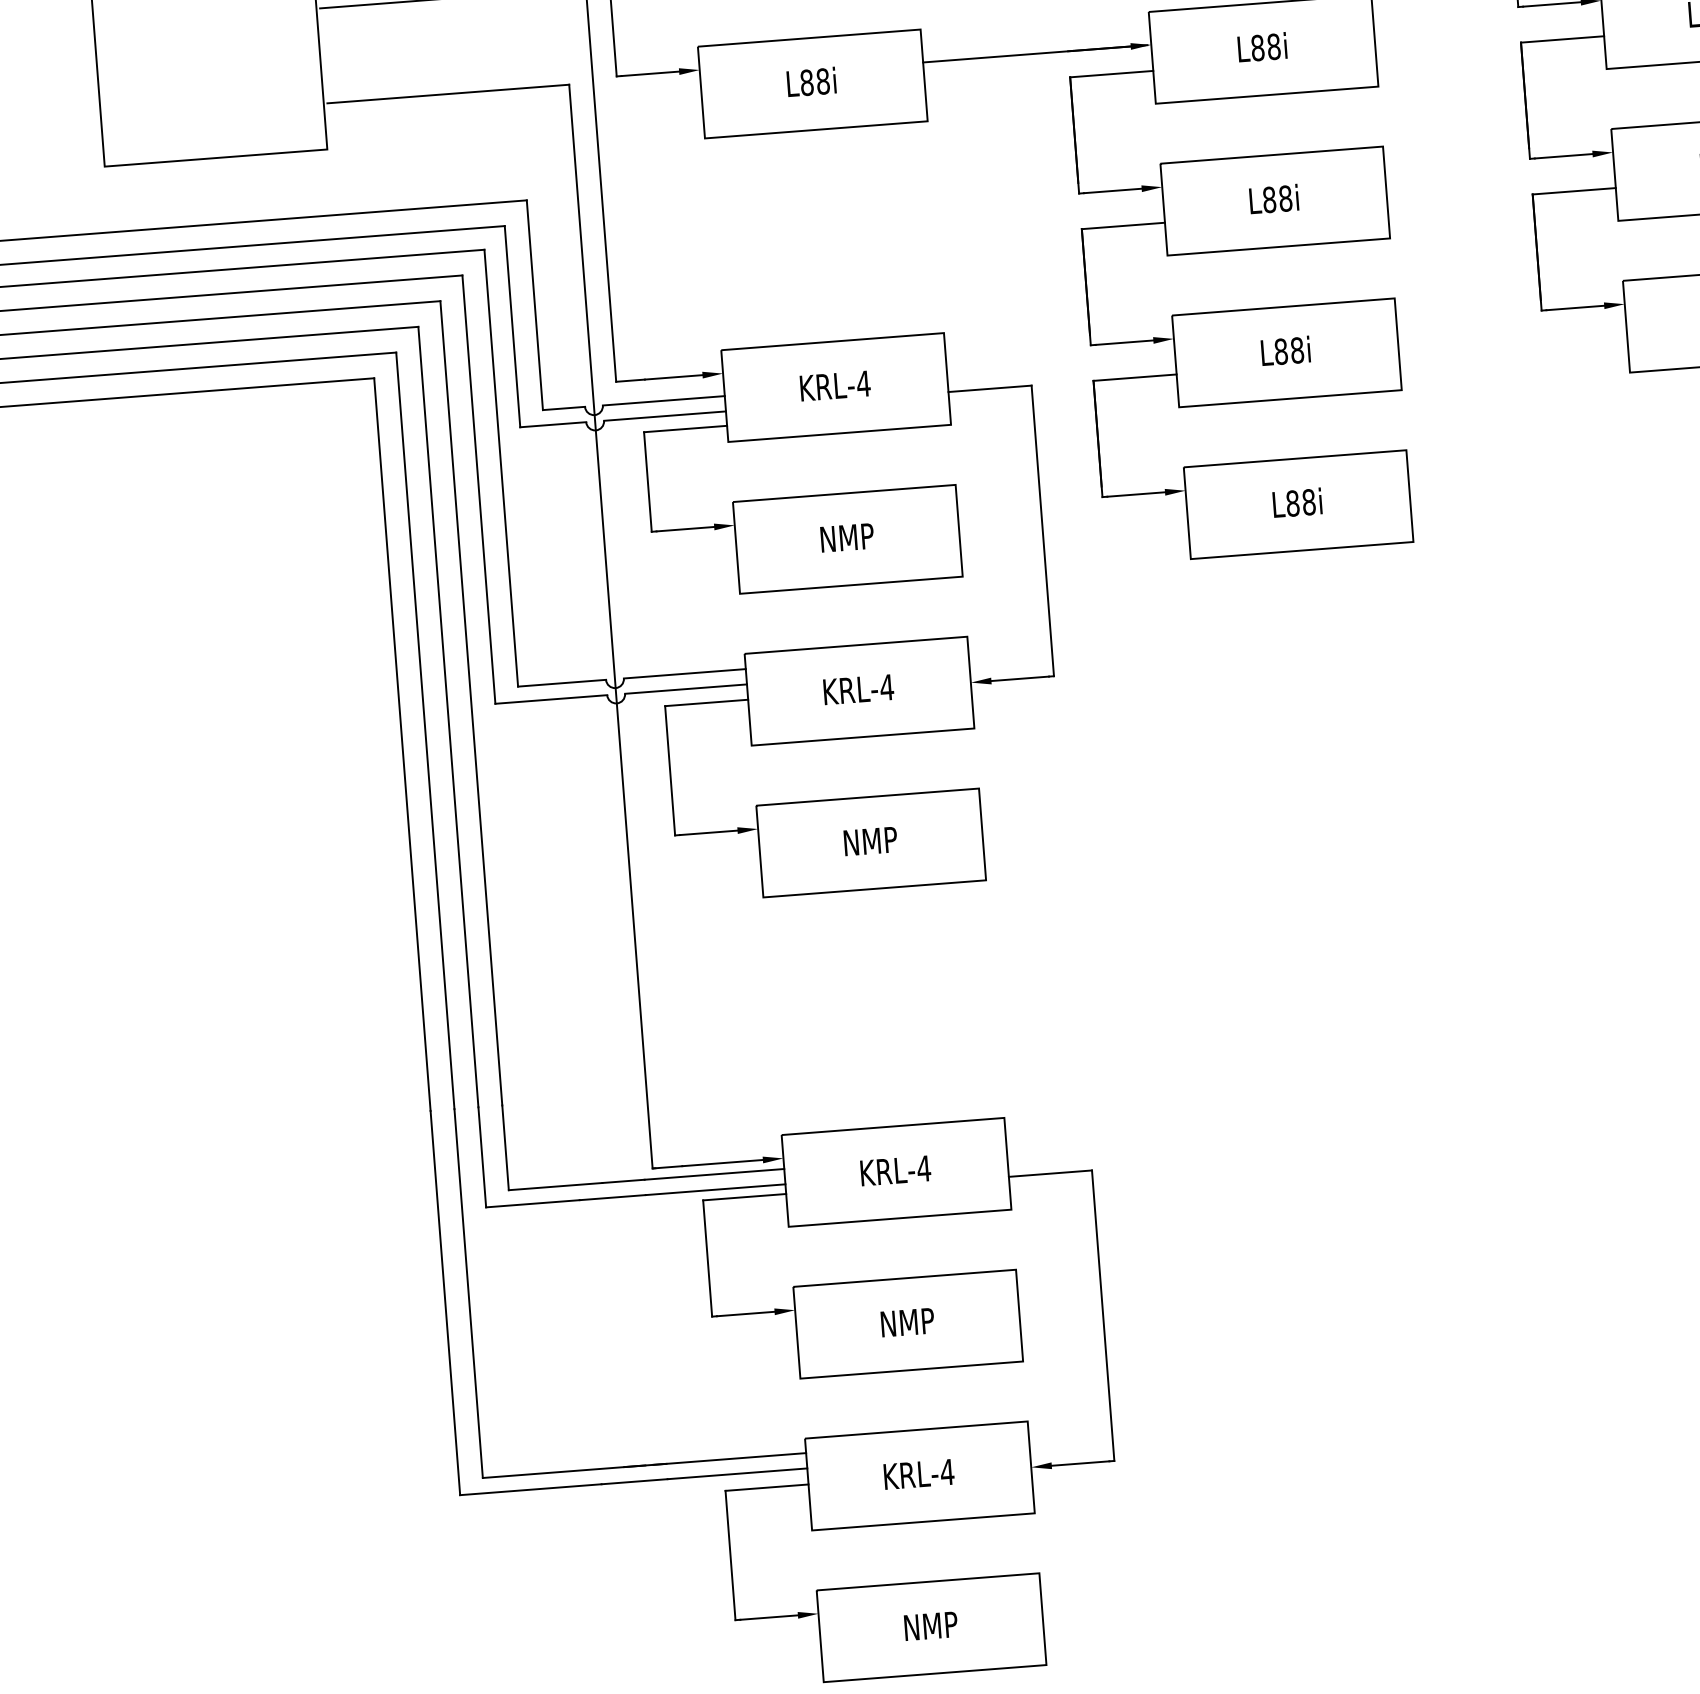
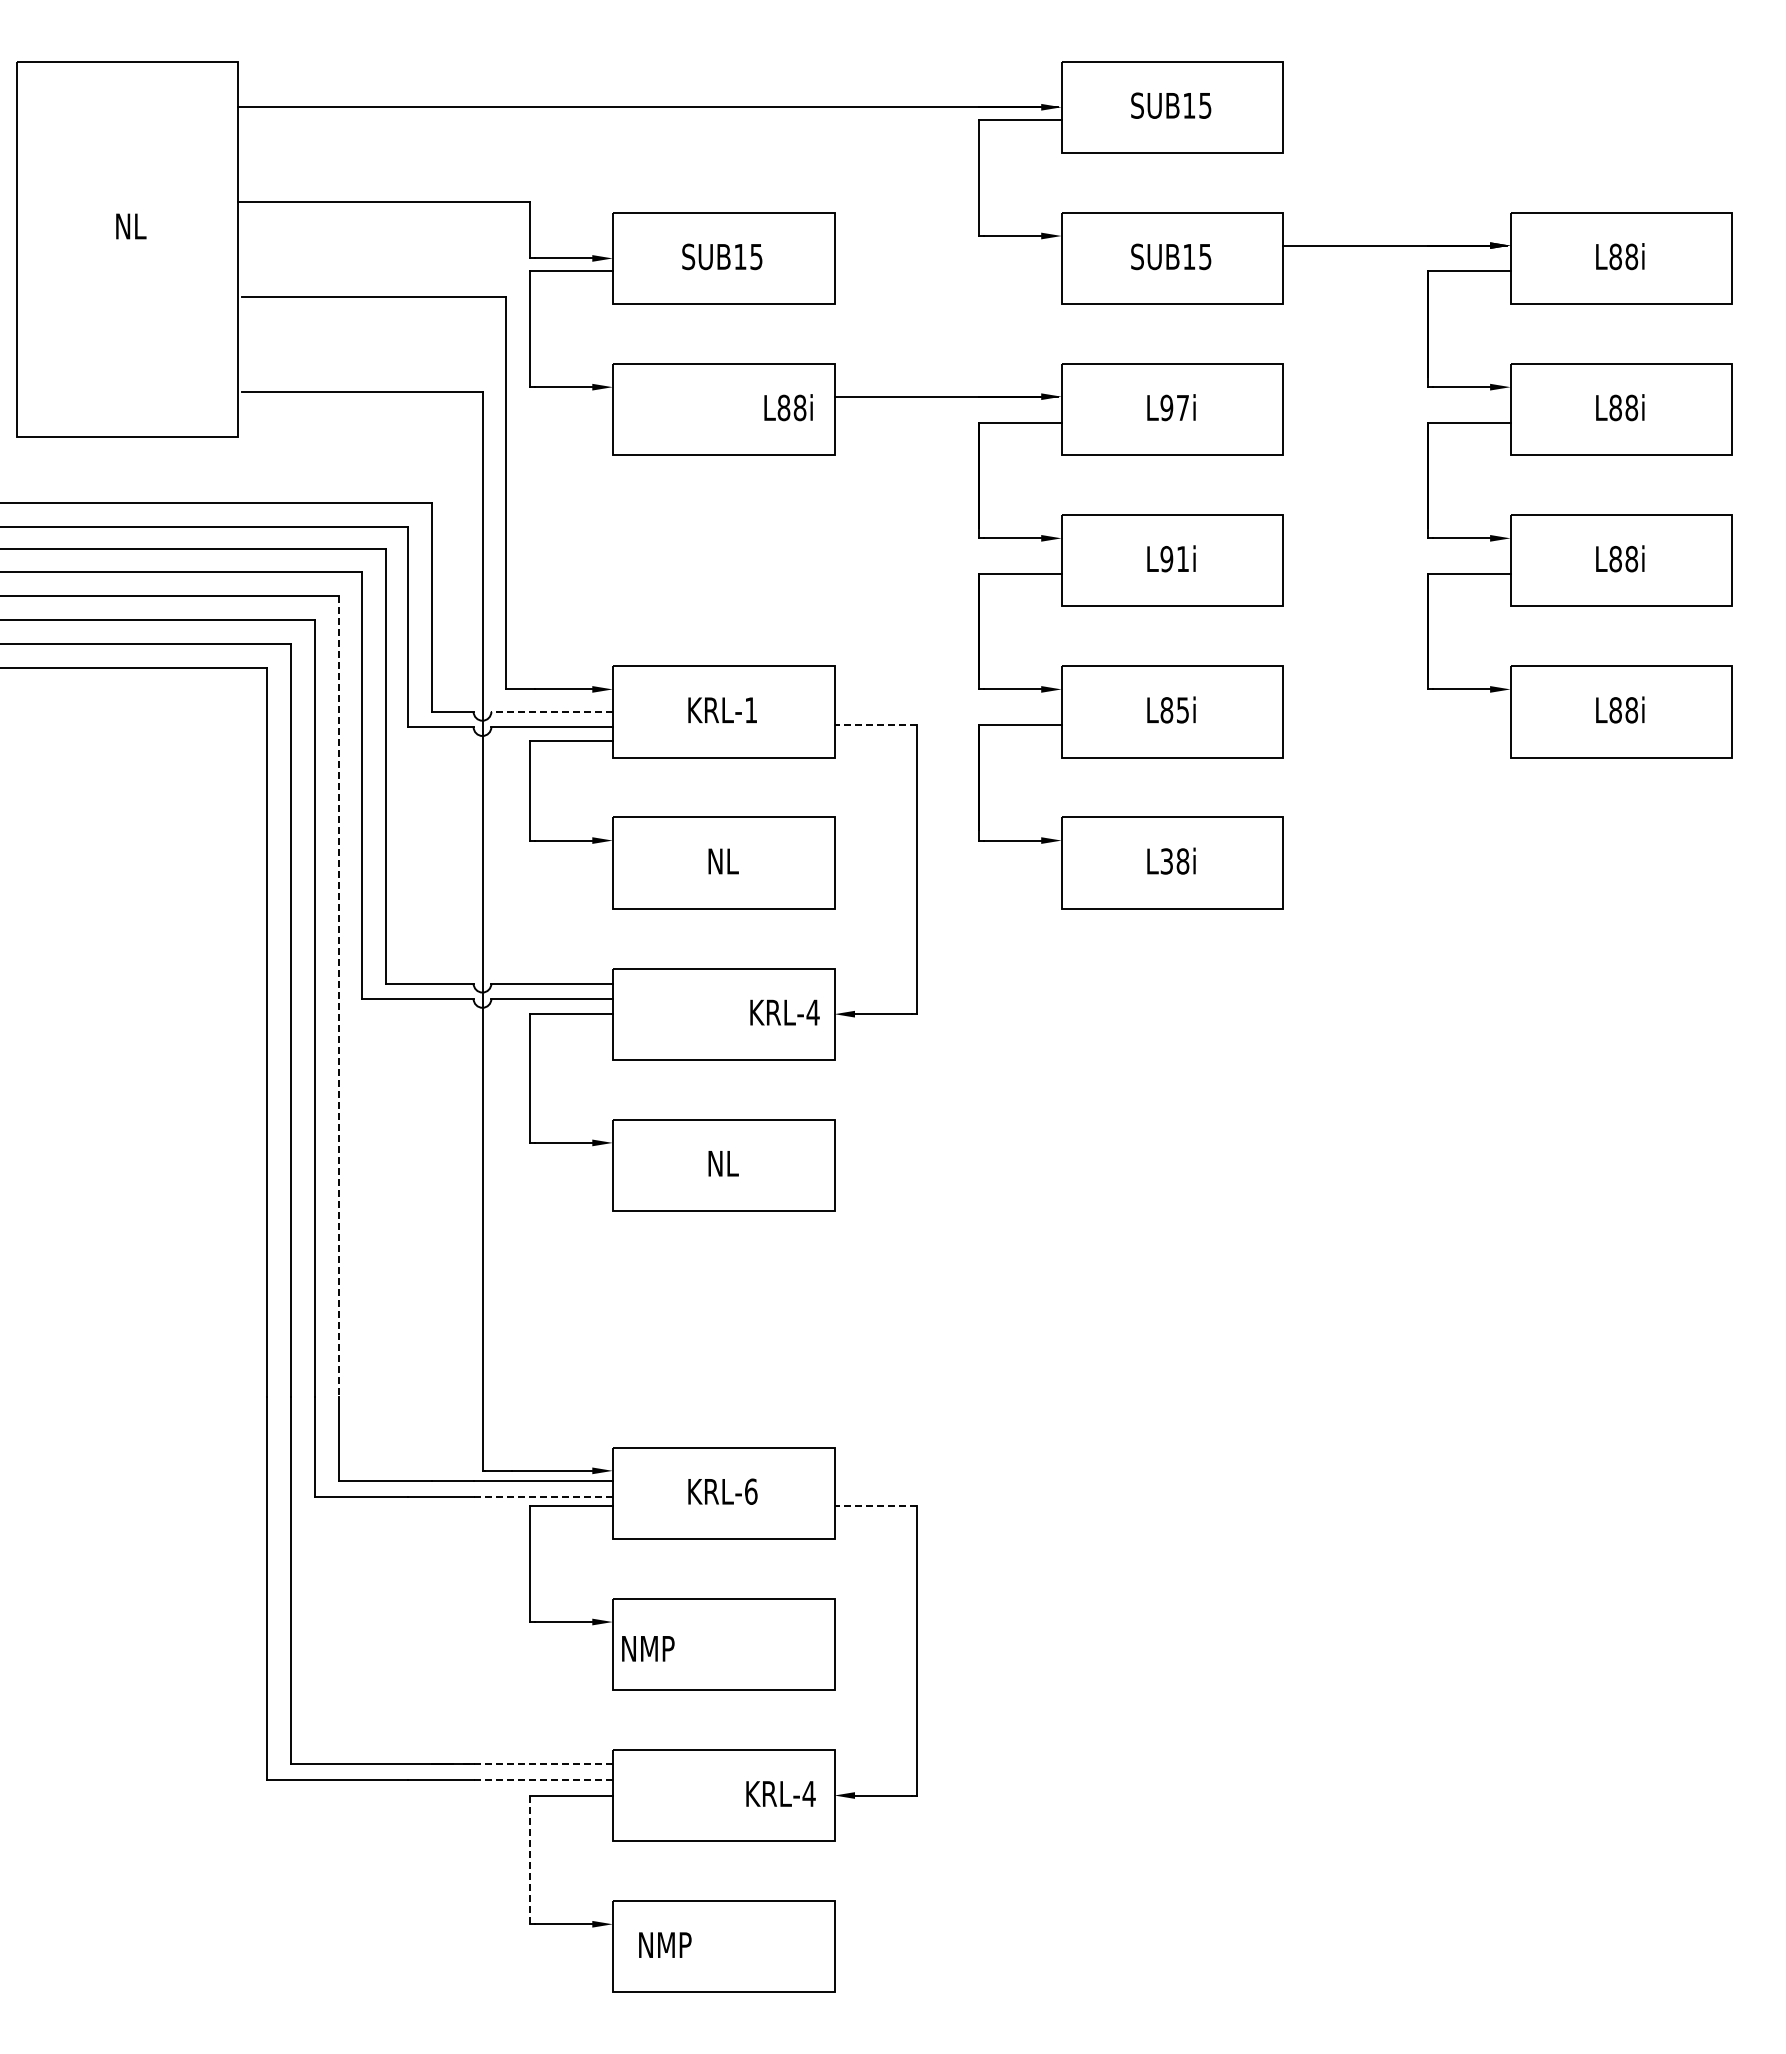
text: (1265, 47) -> (1174, 407), L88i -> L97i
text: (811, 81) -> (788, 407), moved
text: (1277, 199) -> (1174, 559), L88i -> L91i
text: (1296, 350) -> (1182, 710), L88i -> L85i
text: (863, 384) -> (750, 710), KRL-4 -> KRL-1
line: (989, 388) -> (875, 724), solid -> dashed
line: (664, 400) -> (552, 711), solid -> dashed
text: (1292, 503) -> (1166, 861), L88i -> L38i
text: (847, 537) -> (723, 861), NMP -> NL
text: (858, 689) -> (784, 1012), moved
line: (471, 704) -> (338, 997), solid -> dashed
text: (870, 841) -> (723, 1163), NMP -> NL
text: (923, 1168) -> (750, 1491), KRL-4 -> KRL-6
line: (1050, 1173) -> (875, 1506), solid -> dashed
line: (715, 1189) -> (543, 1496), solid -> dashed
text: (907, 1322) -> (648, 1648), moved
line: (729, 1459) -> (536, 1764), solid -> dashed
line: (737, 1473) -> (543, 1779), solid -> dashed
text: (918, 1473) -> (780, 1793), moved
line: (730, 1556) -> (530, 1860), solid -> dashed
text: (931, 1625) -> (665, 1944), moved

